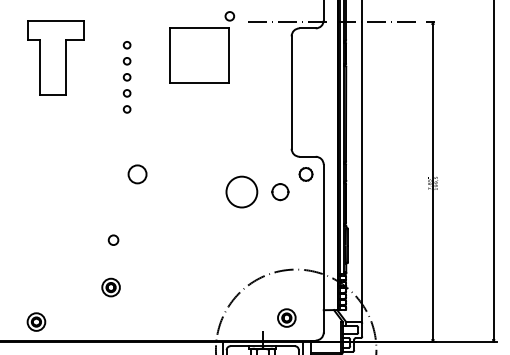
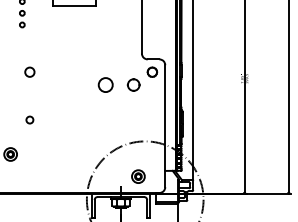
circle: (137, 174) -> (29, 72), size x0.71
circle: (241, 191) -> (105, 84), size x0.62
circle: (113, 239) -> (29, 119), moved

